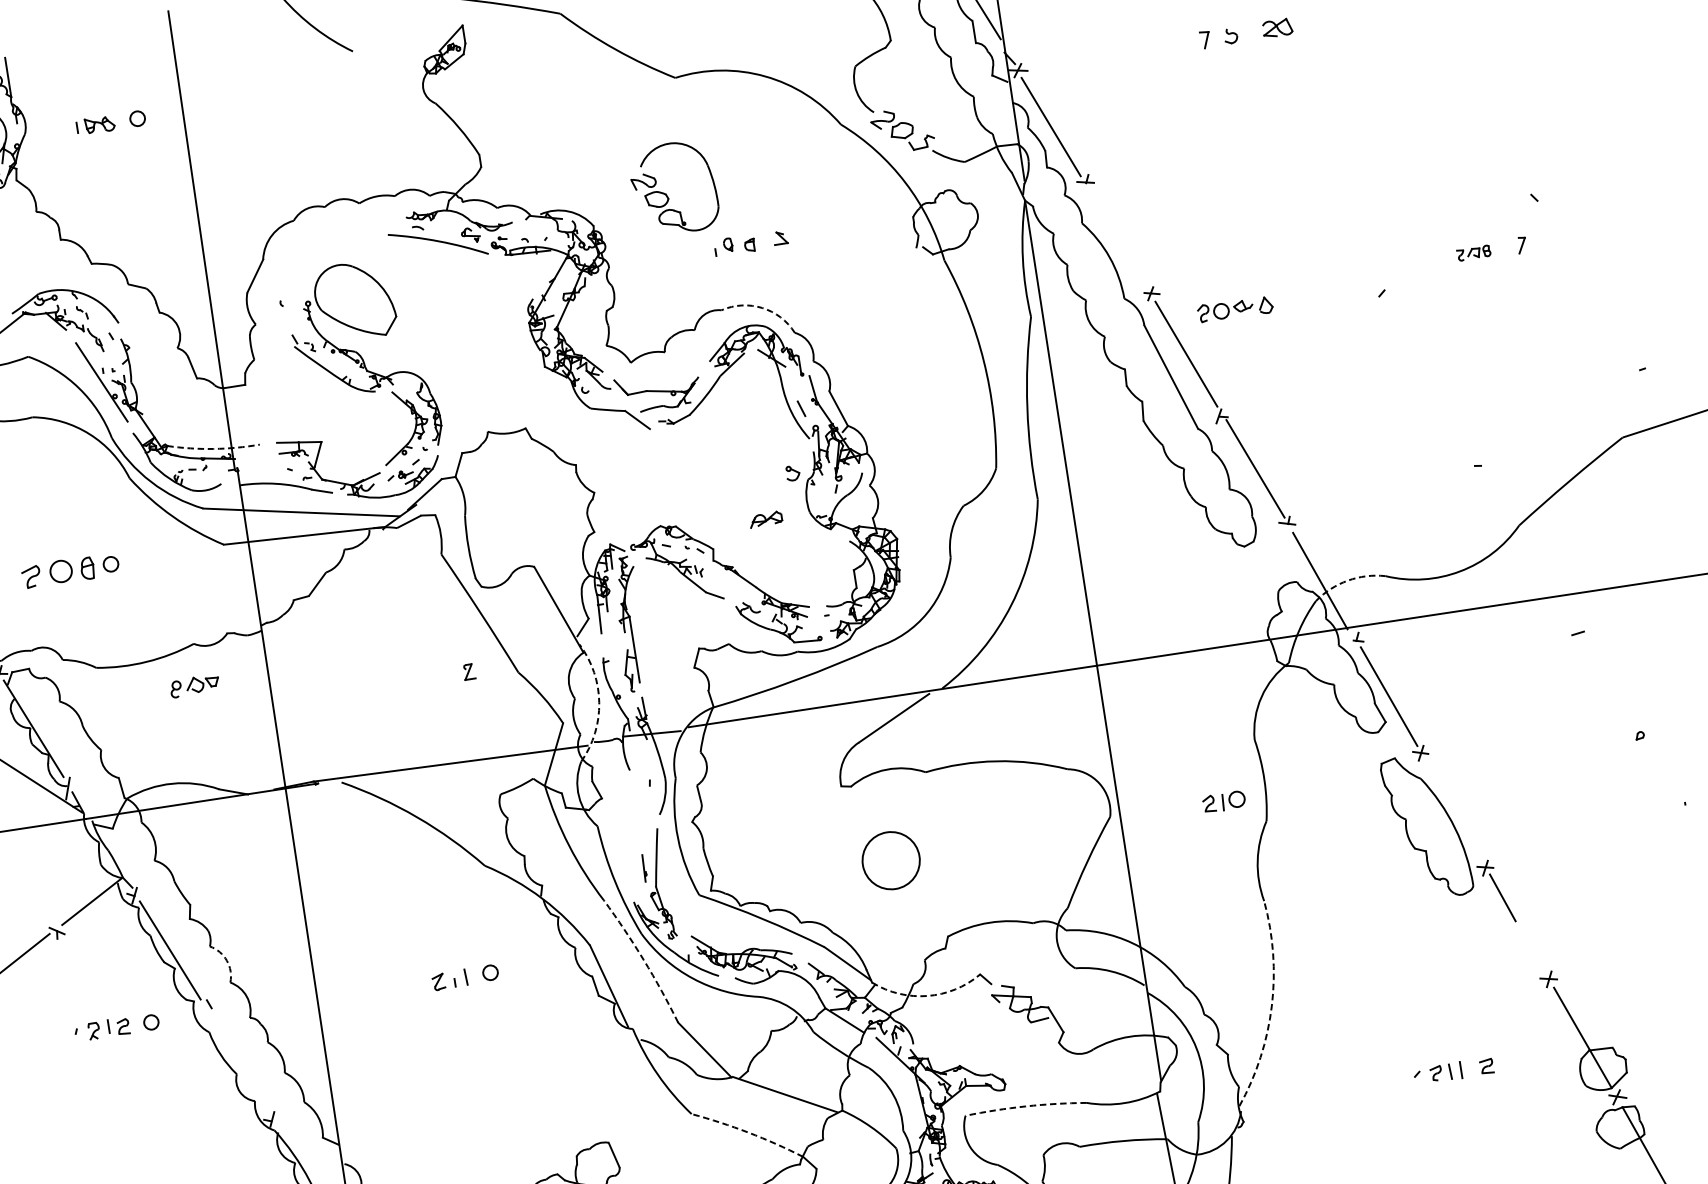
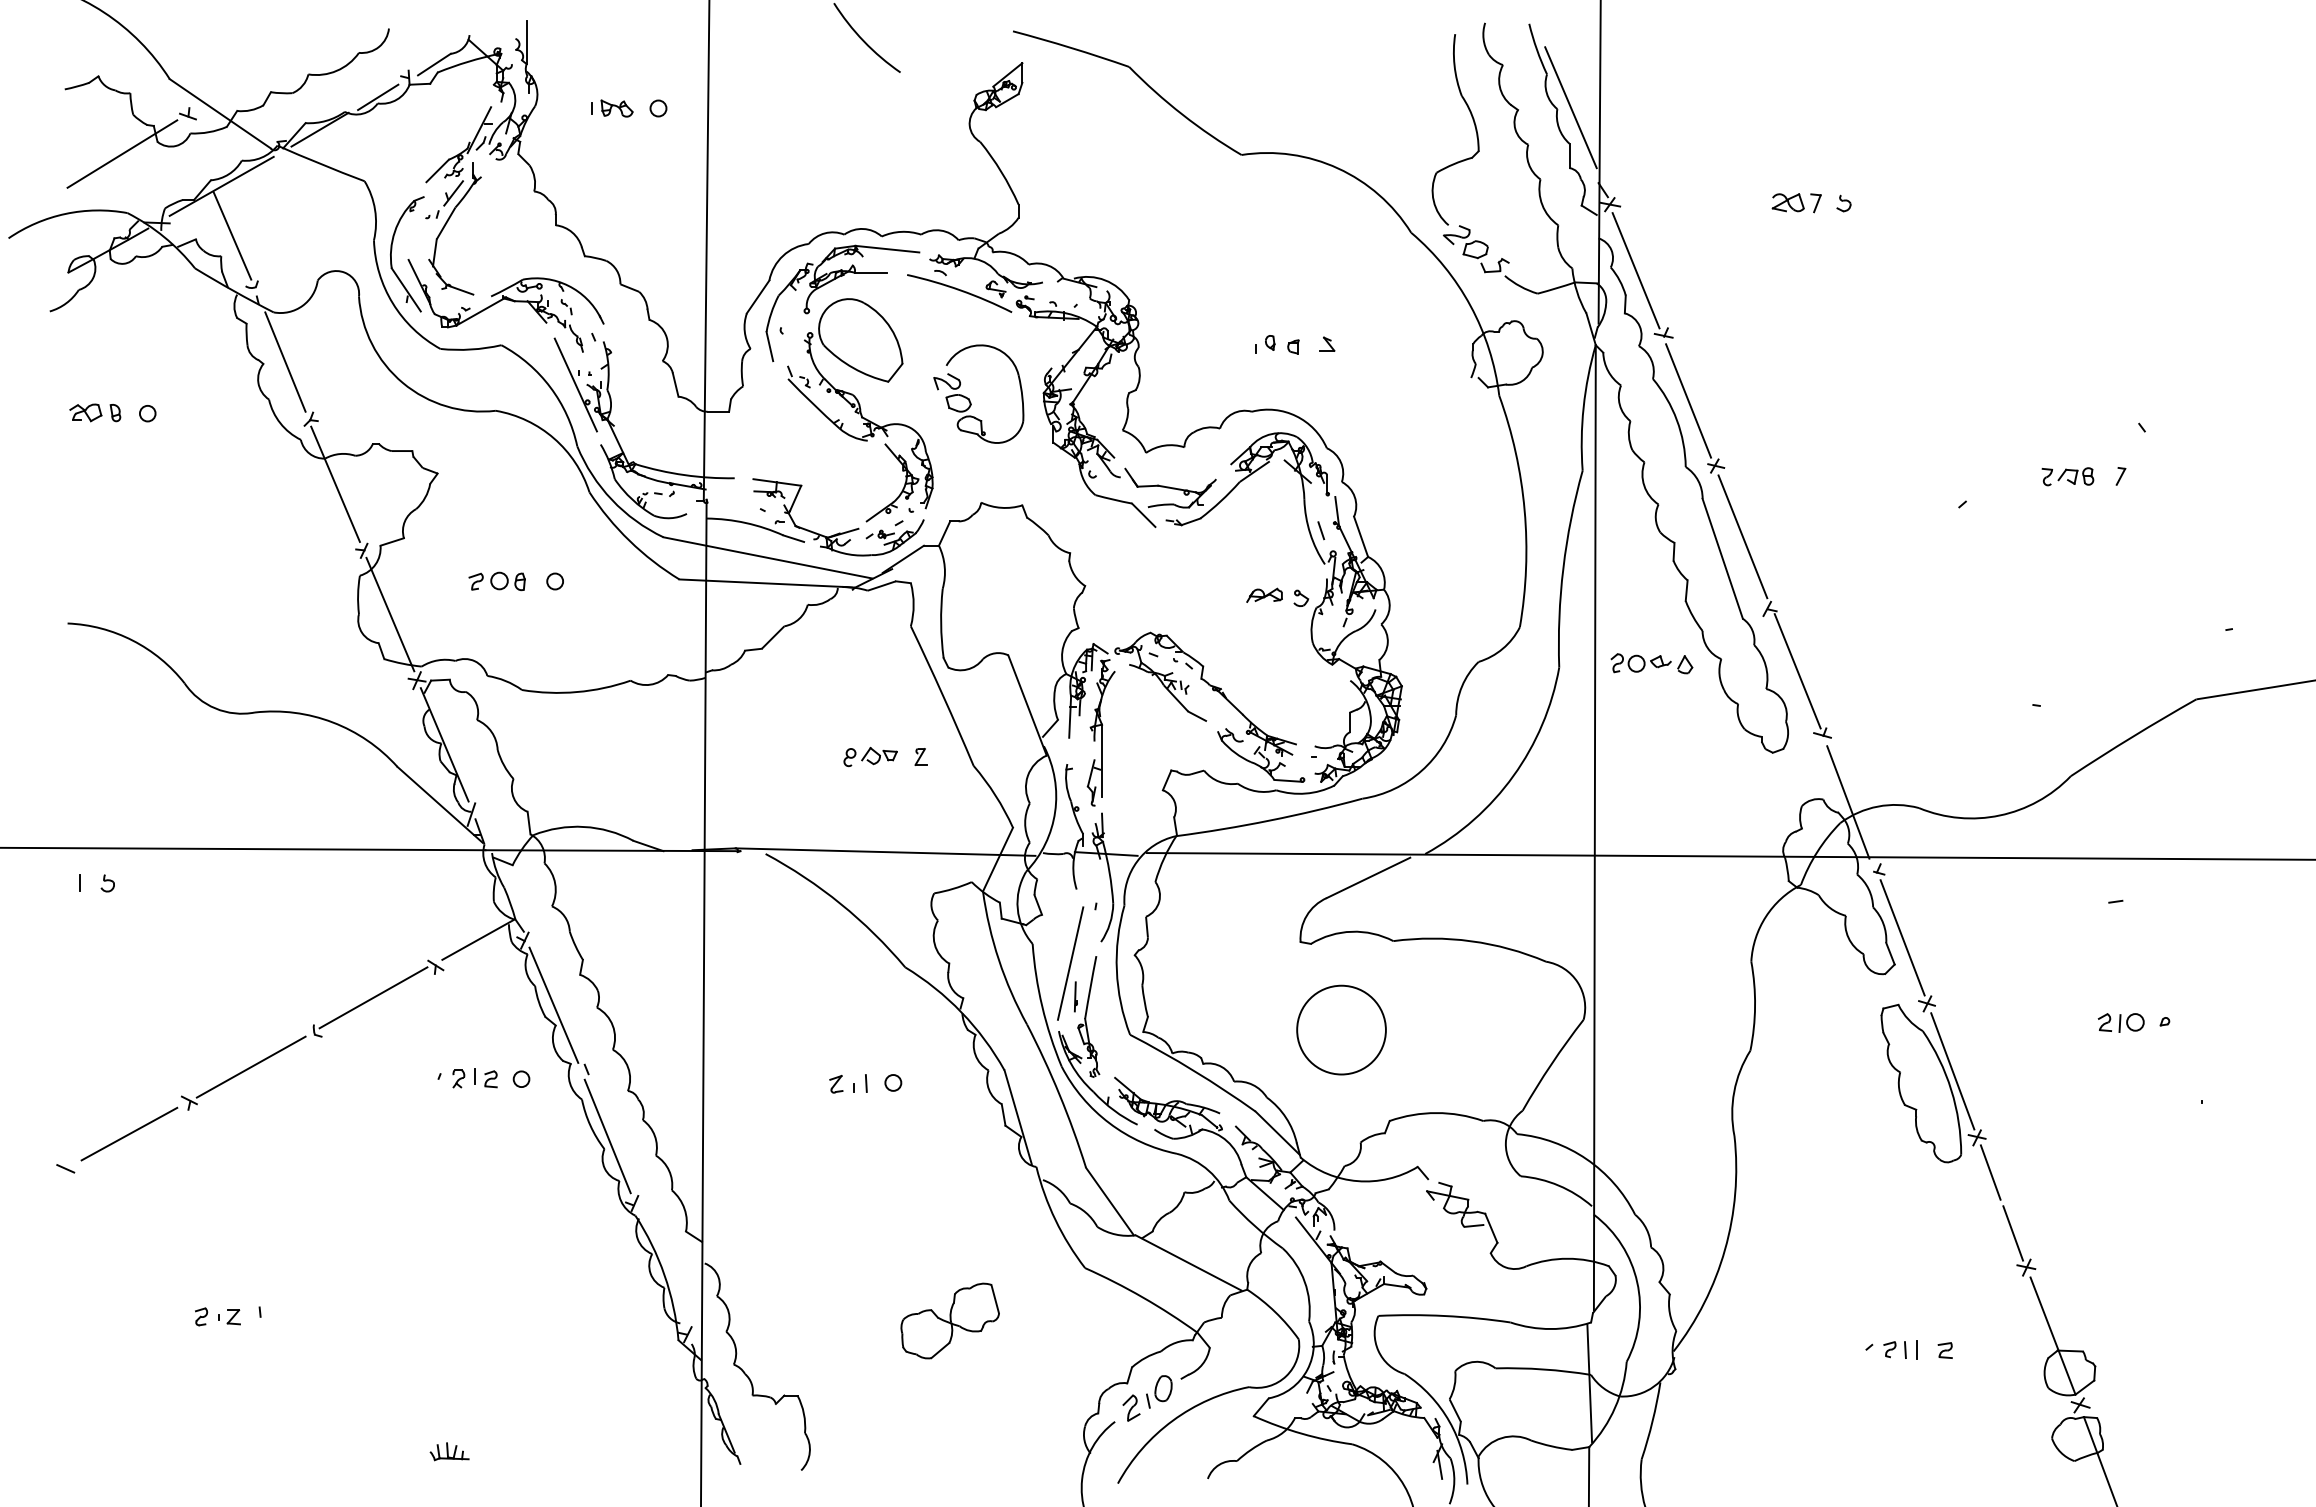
part: (1276, 28) -> (1787, 202), moved
part: (666, 193) -> (969, 398), moved
line: (1117, 237) -> (1688, 400), added
part: (320, 251) -> (832, 281), added
part: (1473, 252) -> (2067, 476), size x1.43
arc: (762, 308) -> (1296, 416), dashed -> solid
part: (1234, 308) -> (1651, 663), moved
arc: (213, 449) -> (684, 475), dashed -> solid
part: (765, 518) -> (1264, 594), moved
part: (57, 572) -> (496, 581), size x0.71
arc: (1347, 580) -> (1877, 806), dashed -> solid
part: (194, 686) -> (870, 757), moved
arc: (599, 702) -> (1055, 811), dashed -> solid
part: (1223, 801) -> (2120, 1022), moved
line: (1453, 811) -> (1952, 1071), added
line: (634, 838) -> (1070, 963), added
circle: (891, 860) -> (1341, 1029), size x1.43
line: (1532, 950) -> (2013, 1233), added
arc: (643, 959) -> (1059, 1094), dashed -> solid
arc: (226, 960) -> (612, 1025), dashed -> solid
arc: (927, 996) -> (1357, 1181), dashed -> solid
arc: (1272, 1005) -> (1725, 1249), dashed -> solid
line: (237, 1062) -> (607, 1136), added
arc: (1025, 1105) -> (1444, 1315), dashed -> solid
arc: (748, 1132) -> (1143, 1297), dashed -> solid

